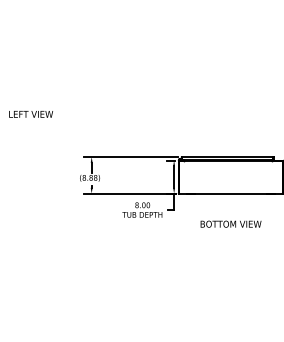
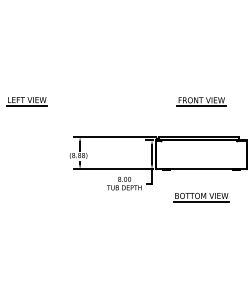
part: (230, 116) -> (201, 101), added
line: (30, 121) -> (26, 106), added
line: (230, 230) -> (201, 201), added

